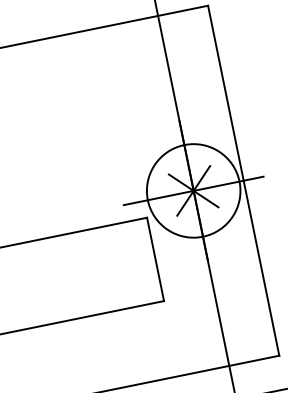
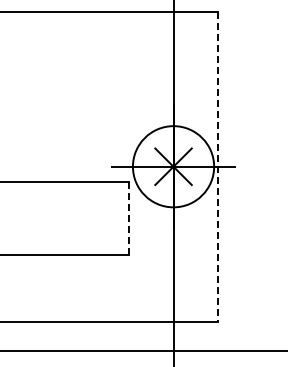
line: (243, 181) -> (217, 167), solid -> dashed
line: (155, 259) -> (129, 218), solid -> dashed

